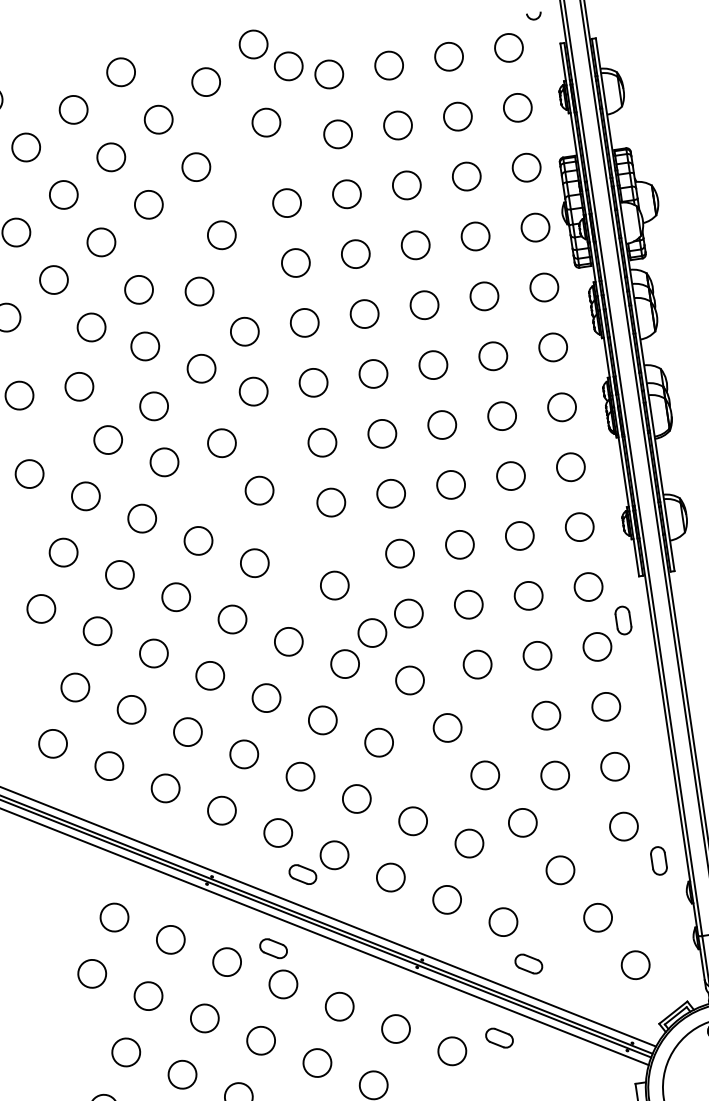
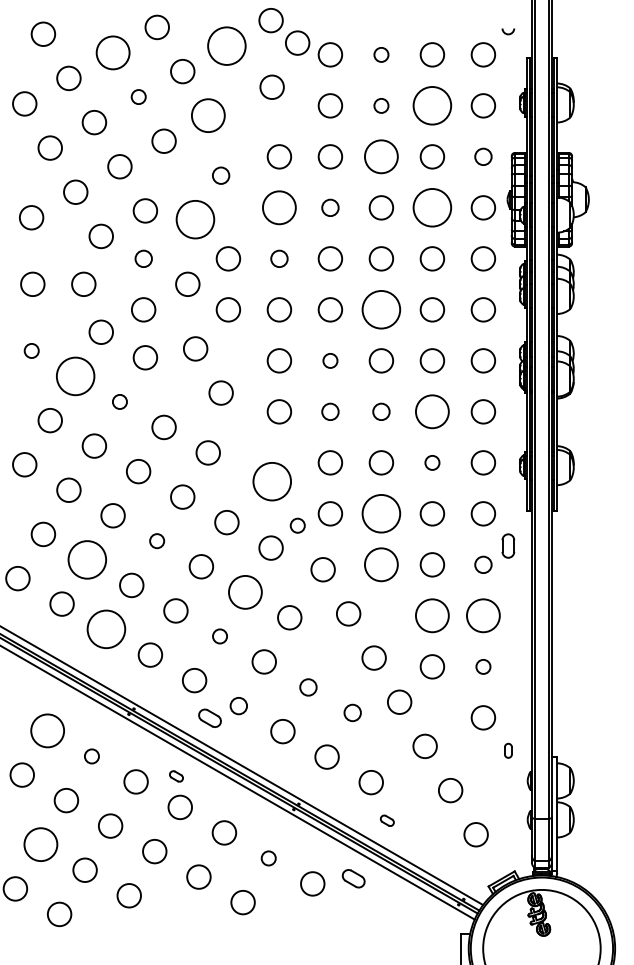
circle: (389, 65) -> (381, 54), size x0.6
circle: (205, 81) -> (226, 45), size x1.6
circle: (72, 109) -> (112, 52), size x1.4
circle: (457, 116) -> (432, 105), size x1.6
circle: (398, 125) -> (381, 105), size x0.6
circle: (111, 156) -> (138, 96), size x0.6
circle: (195, 167) -> (207, 115), size x1.4
circle: (526, 167) -> (483, 156), size x0.7
circle: (406, 184) -> (381, 156), size x1.4
circle: (221, 235) -> (220, 175), size x0.7
circle: (475, 236) -> (432, 207), size x1.6
circle: (355, 253) -> (330, 207), size x0.7
circle: (295, 262) -> (279, 207), size x1.4
circle: (199, 291) -> (195, 219), size x1.6
circle: (304, 322) -> (279, 258), size x0.7
circle: (145, 346) -> (143, 258), size x0.7
circle: (433, 364) -> (381, 309), size x1.6
circle: (382, 433) -> (330, 360), size x0.6
circle: (29, 473) -> (31, 350), size x0.6
circle: (511, 475) -> (432, 411), size x1.4
circle: (451, 484) -> (381, 411), size x0.7
circle: (391, 493) -> (330, 411), size x0.7
circle: (85, 496) -> (75, 376), size x1.6
circle: (141, 518) -> (119, 401), size x0.6
circle: (519, 535) -> (432, 462), size x0.6
circle: (333, 584) -> (271, 480), size x1.6
circle: (468, 604) -> (381, 513), size x1.6
circle: (372, 632) -> (297, 525), size x0.6
circle: (597, 646) -> (483, 564), size x0.7
circle: (477, 664) -> (381, 564), size x1.4
circle: (209, 675) -> (156, 540), size x0.6
circle: (606, 706) -> (483, 615), size x1.4
circle: (131, 709) -> (87, 559), size x1.6
circle: (546, 715) -> (432, 615), size x1.4
circle: (322, 719) -> (245, 591), size x1.4
circle: (615, 766) -> (483, 666), size x0.6
circle: (299, 776) -> (219, 636), size x0.6
circle: (164, 788) -> (105, 629), size x1.6
circle: (413, 821) -> (308, 687), size x0.7
circle: (469, 843) -> (352, 712), size x0.7
circle: (334, 854) -> (238, 705), size x0.7
part: (659, 860) -> (508, 750), size x0.6
circle: (114, 917) -> (47, 730), size x1.4
circle: (170, 940) -> (91, 756), size x0.6
part: (273, 948) -> (176, 776), size x0.6
part: (529, 963) -> (387, 820), size x0.6
circle: (395, 1029) -> (268, 858), size x0.6
circle: (125, 1052) -> (40, 844), size x1.4

